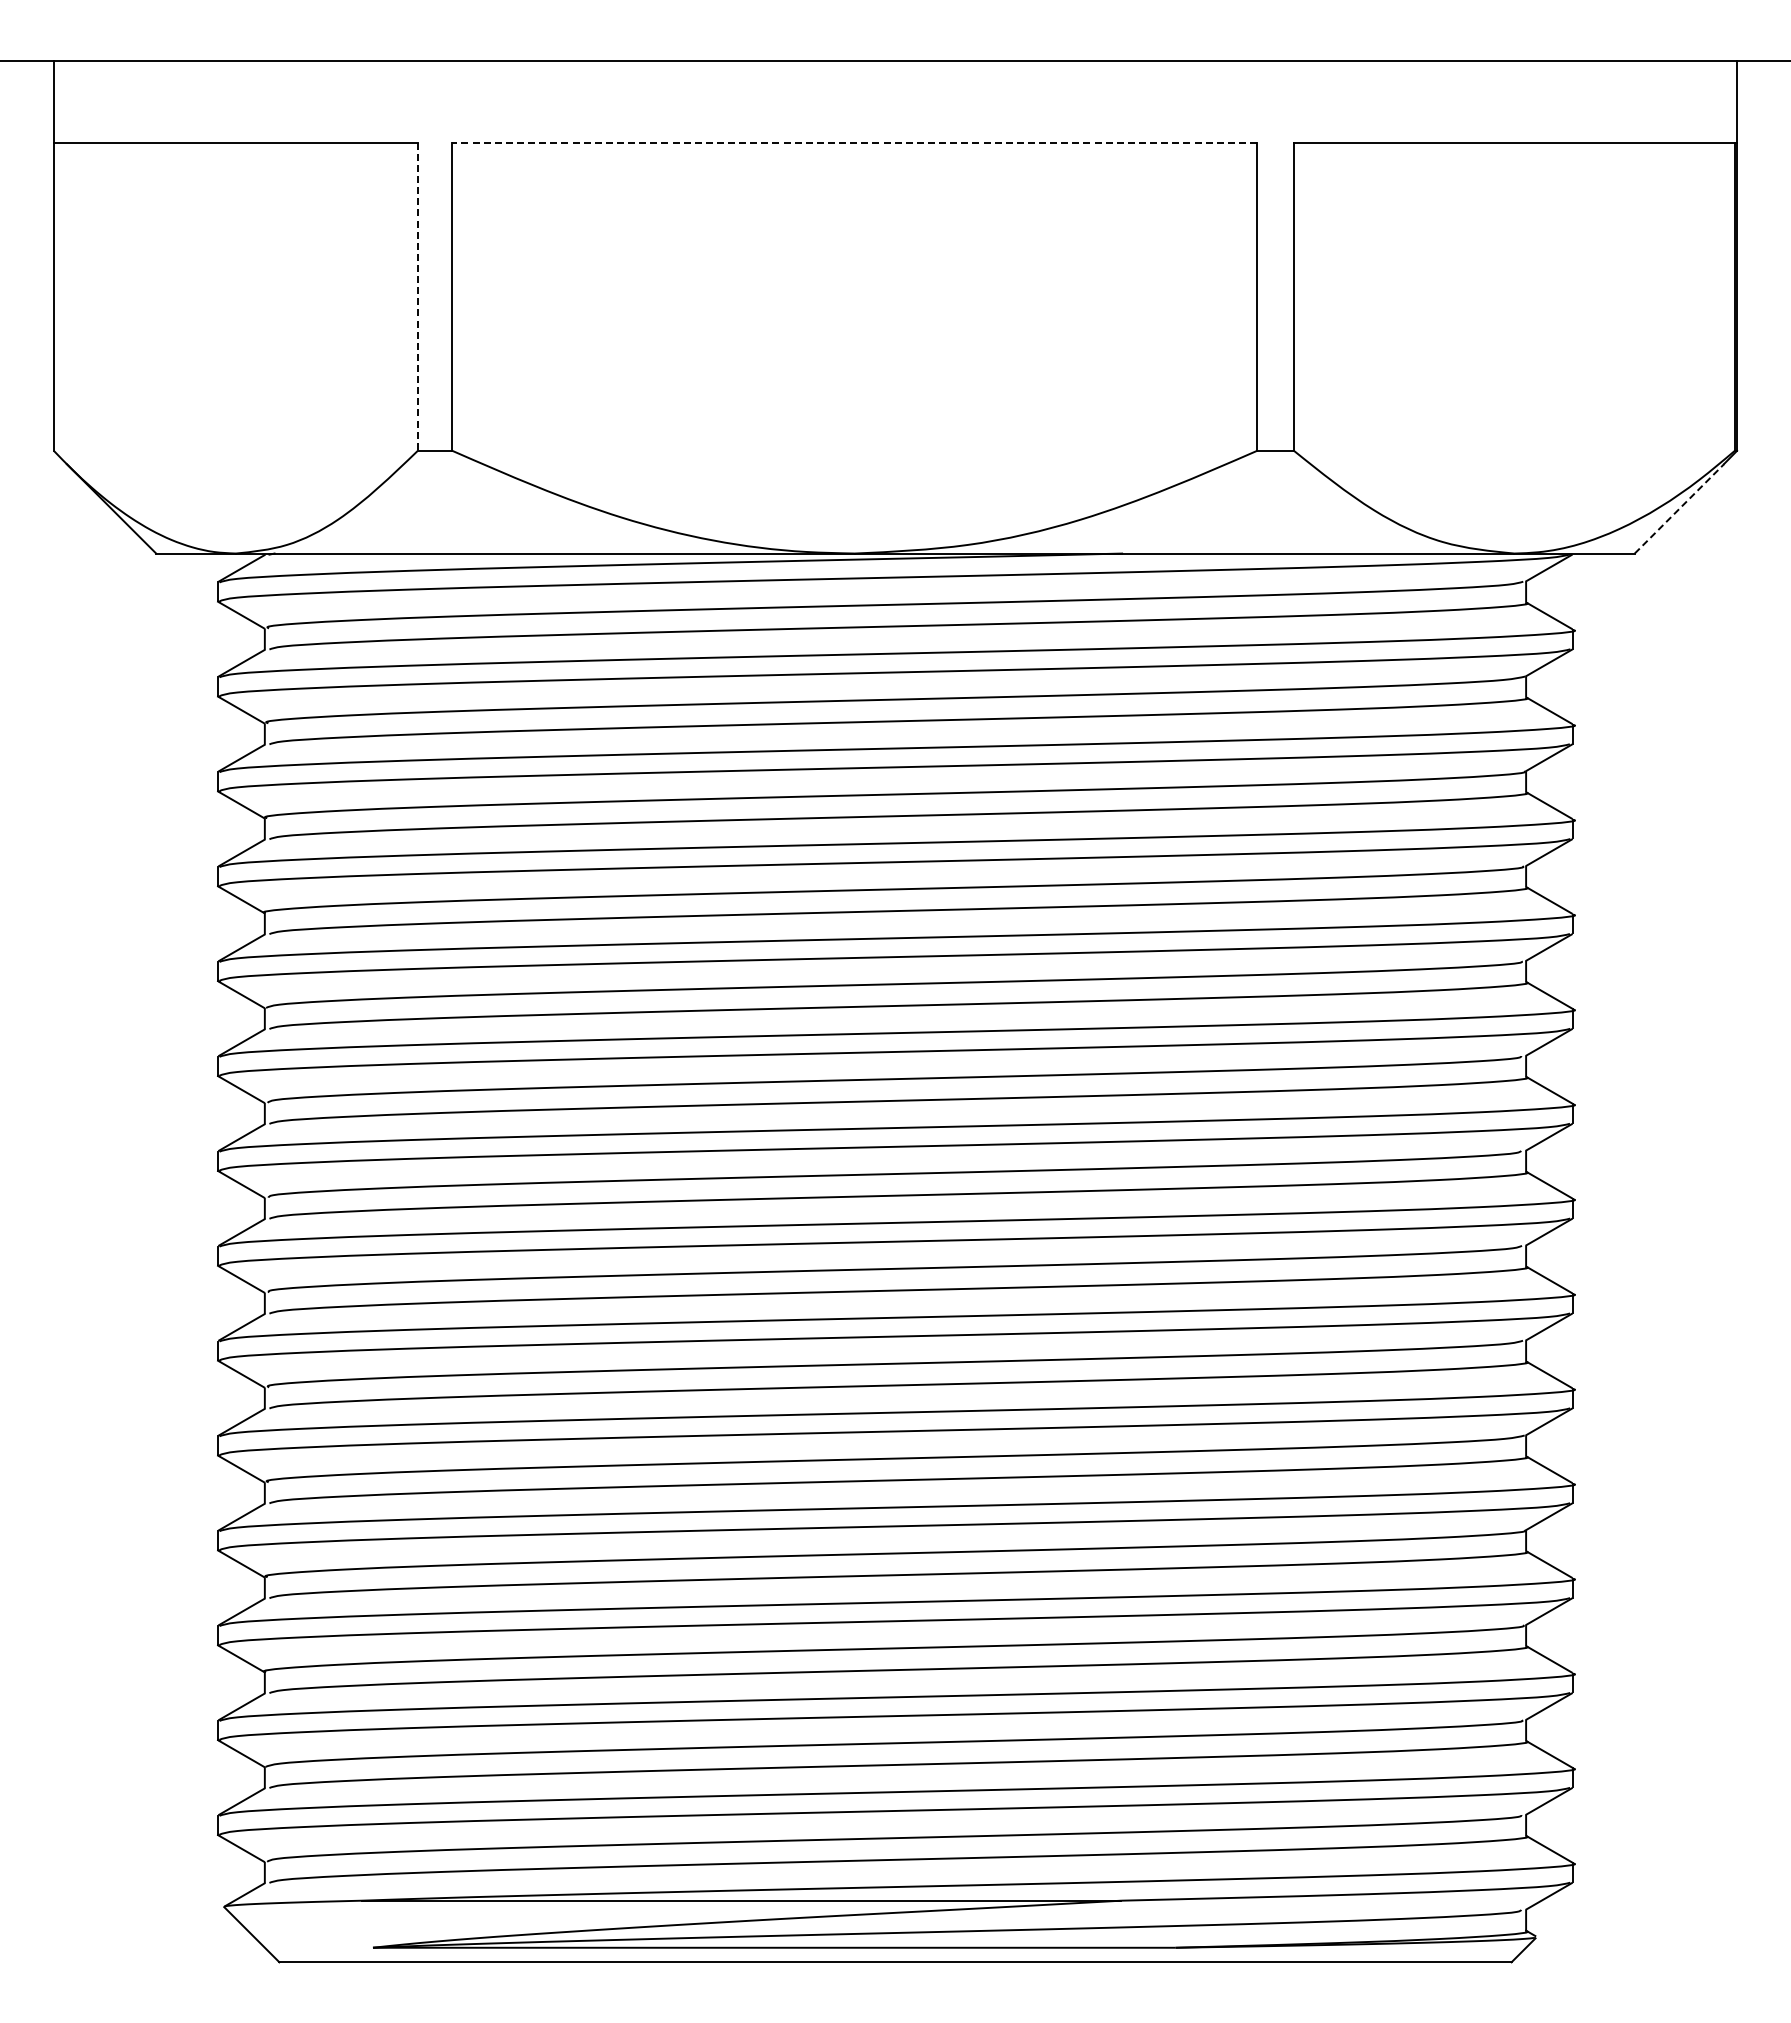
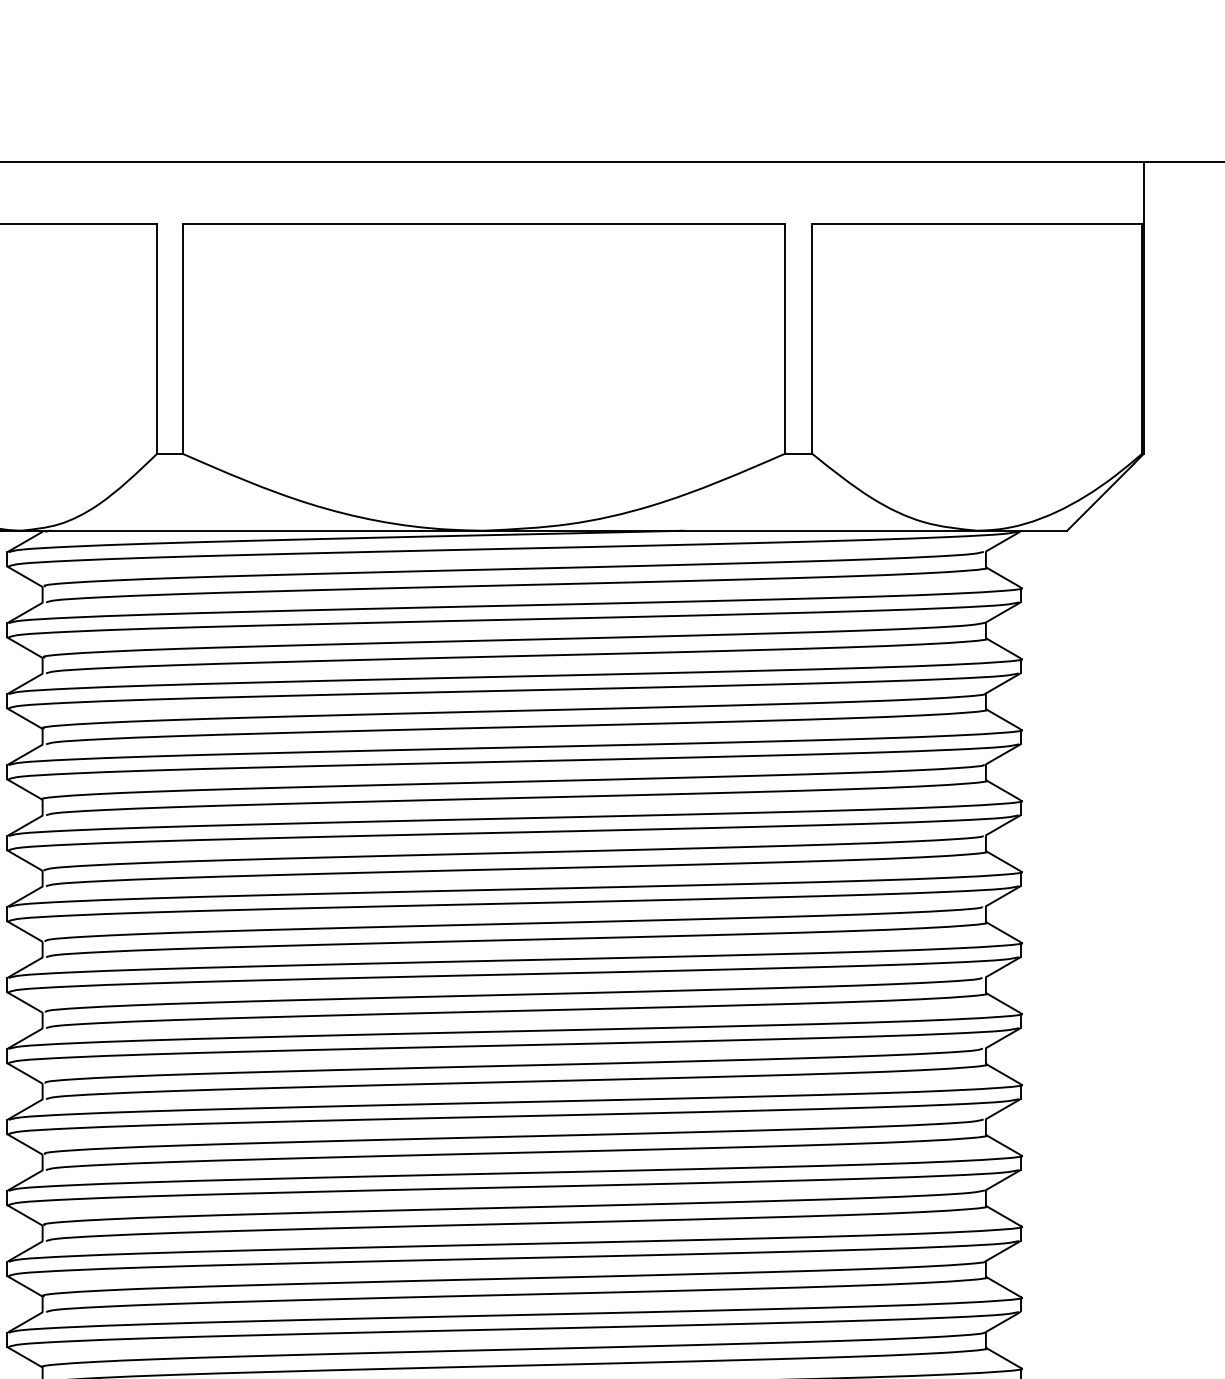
line: (854, 142) -> (483, 223), dashed -> solid
line: (417, 297) -> (156, 339), dashed -> solid
line: (1679, 508) -> (1100, 497), dashed -> solid

